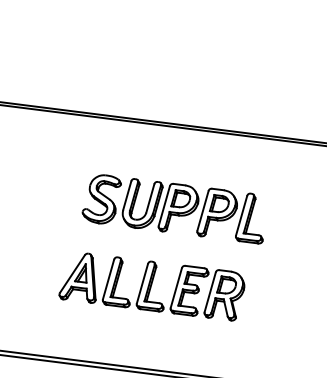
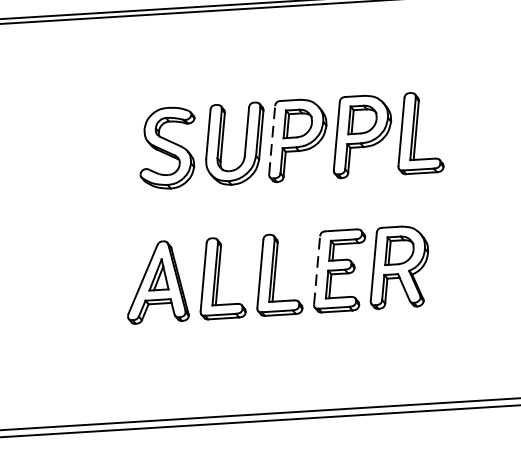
line: (164, 205) -> (272, 139), solid -> dashed
line: (176, 287) -> (317, 269), solid -> dashed

